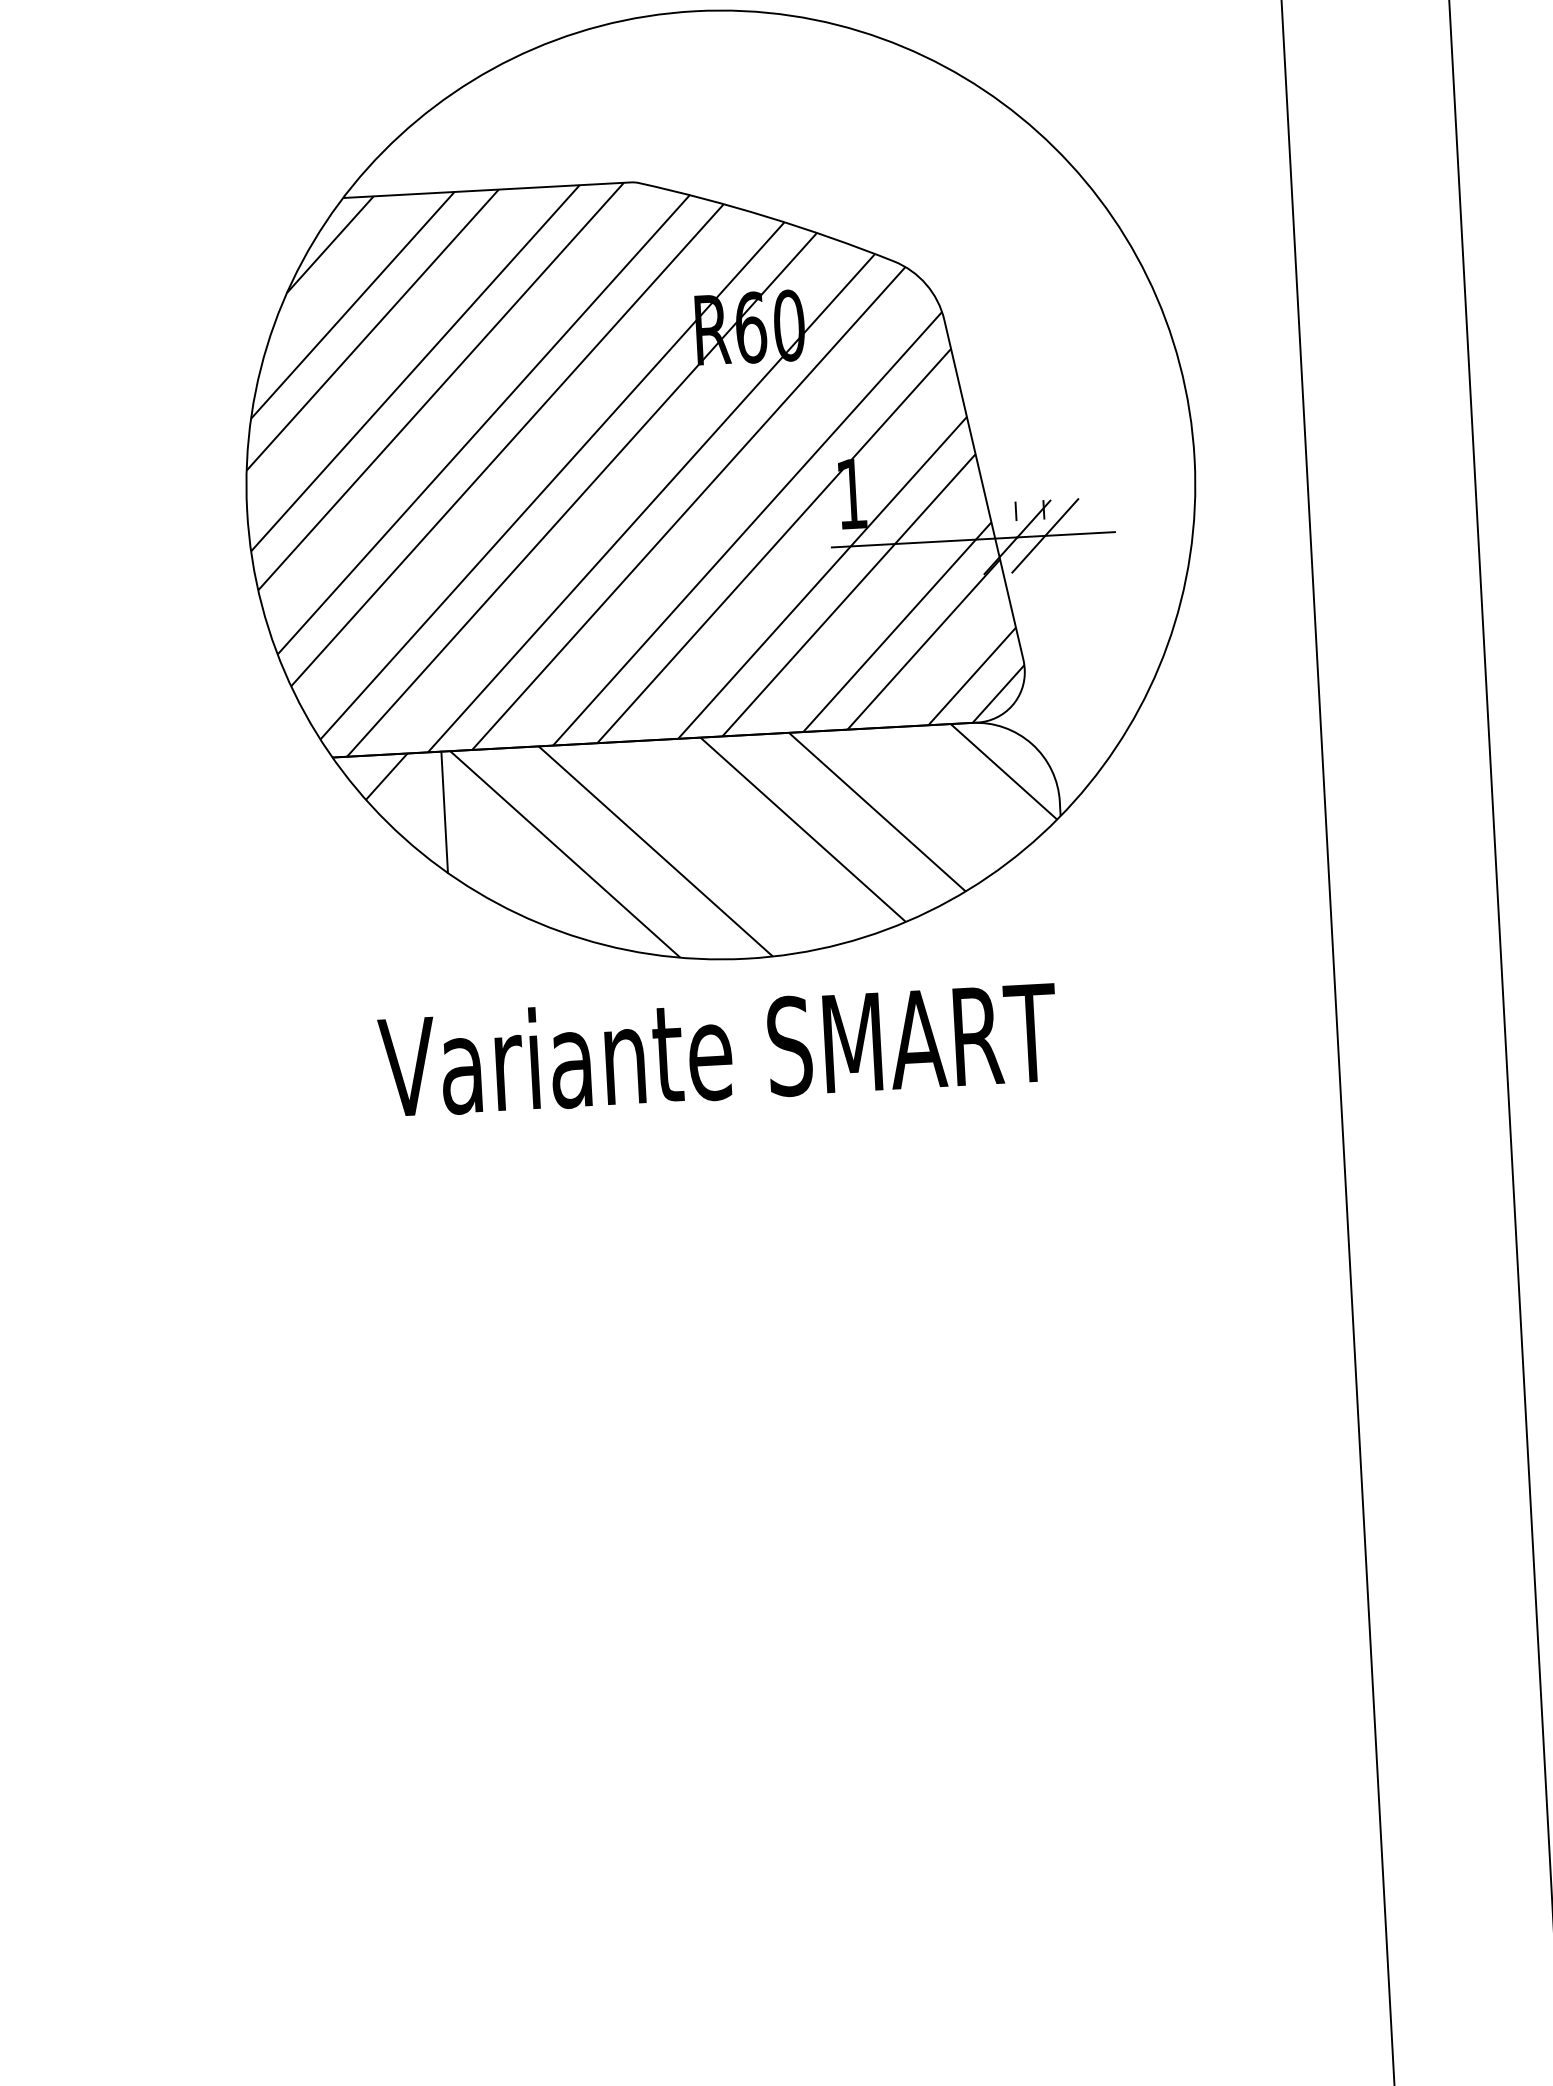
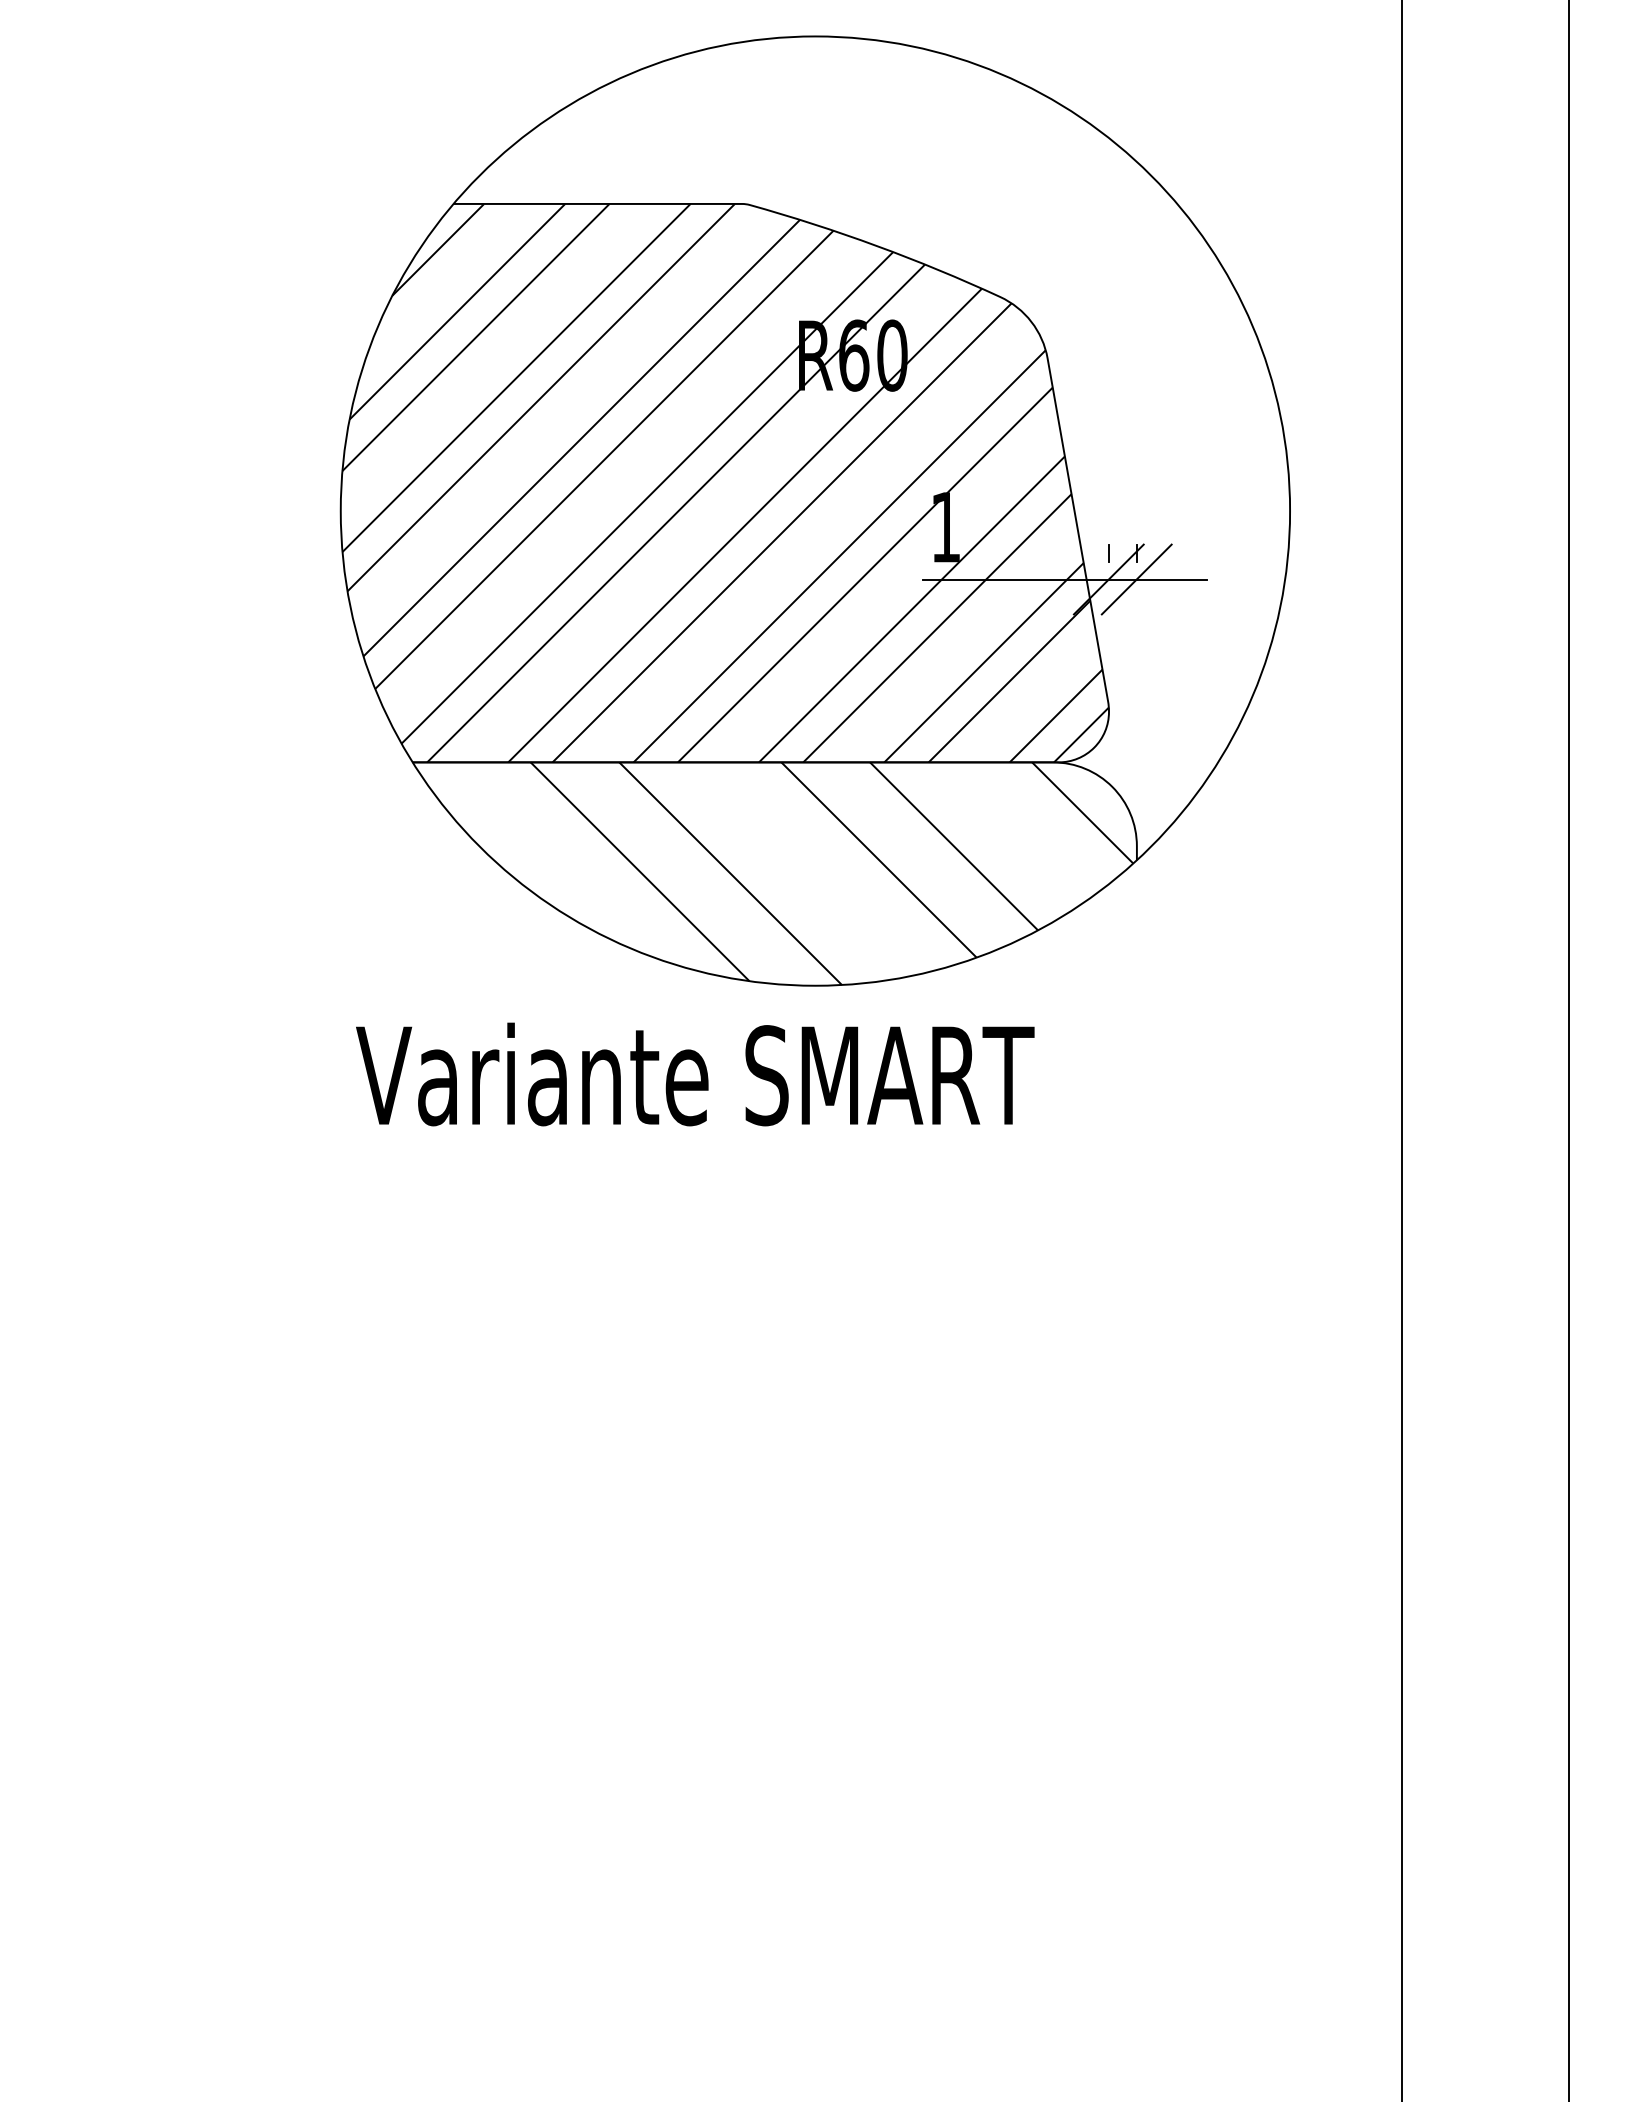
hatch: (386, 776) -> (465, 784), removed
line: (444, 812) -> (521, 823), removed
text: (718, 1049) -> (695, 1074), moved

